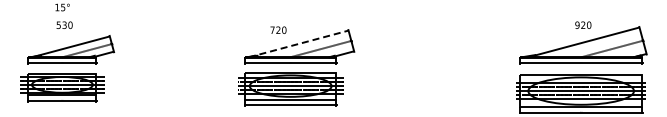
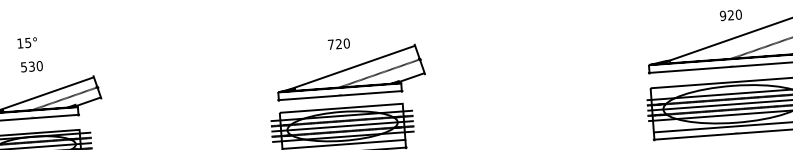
text: (278, 29) -> (338, 43), moved
line: (298, 43) -> (348, 68), dashed -> solid

